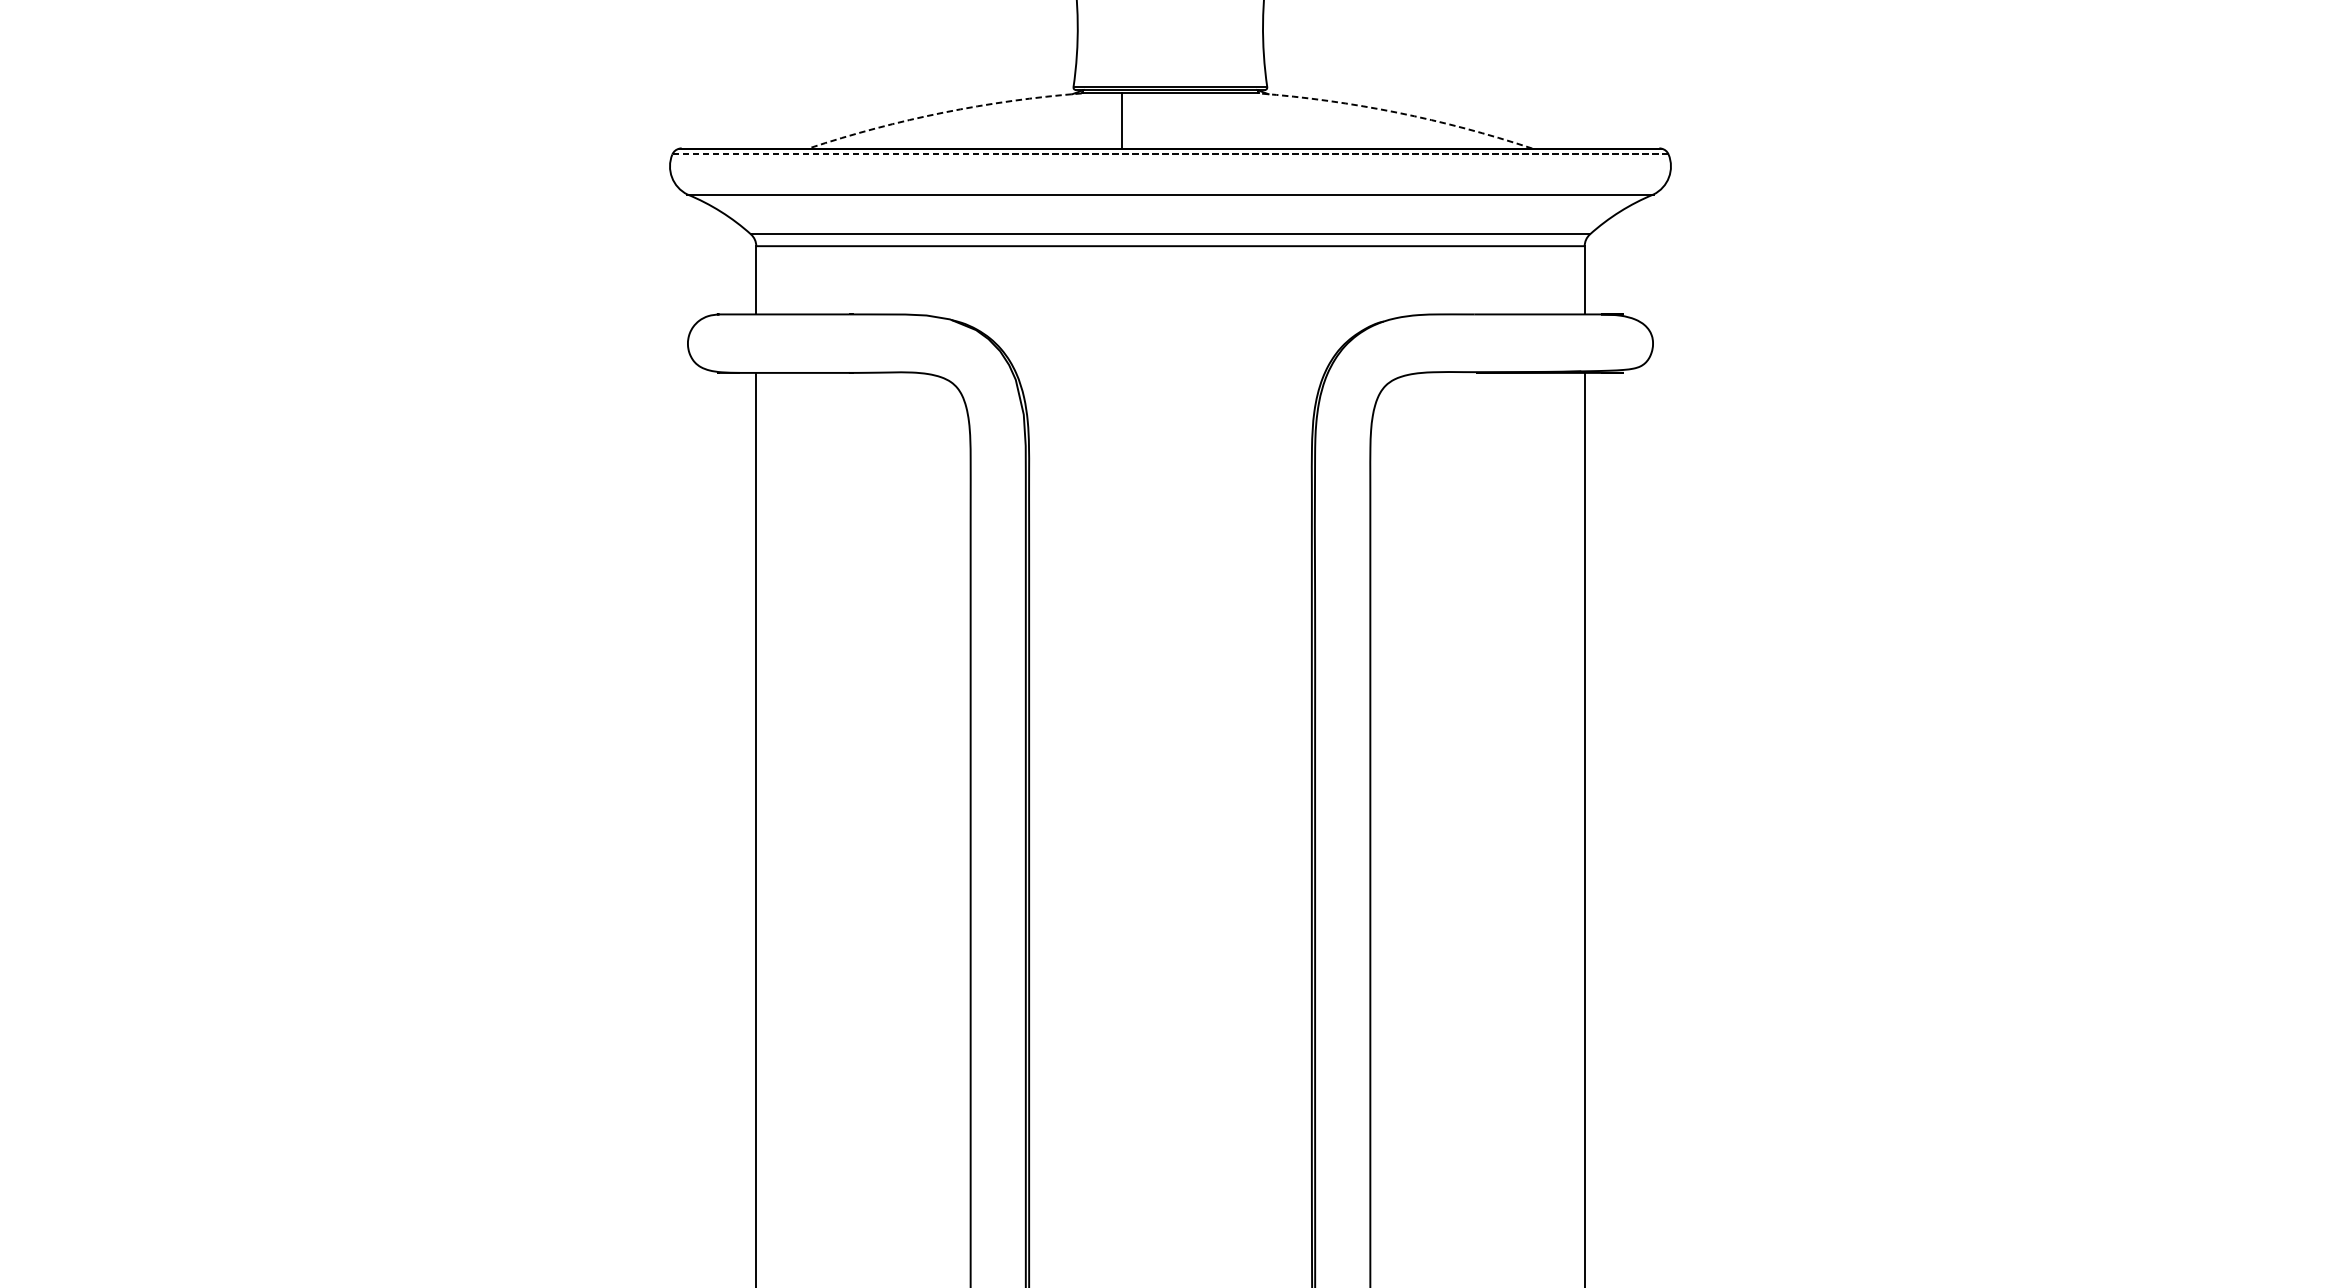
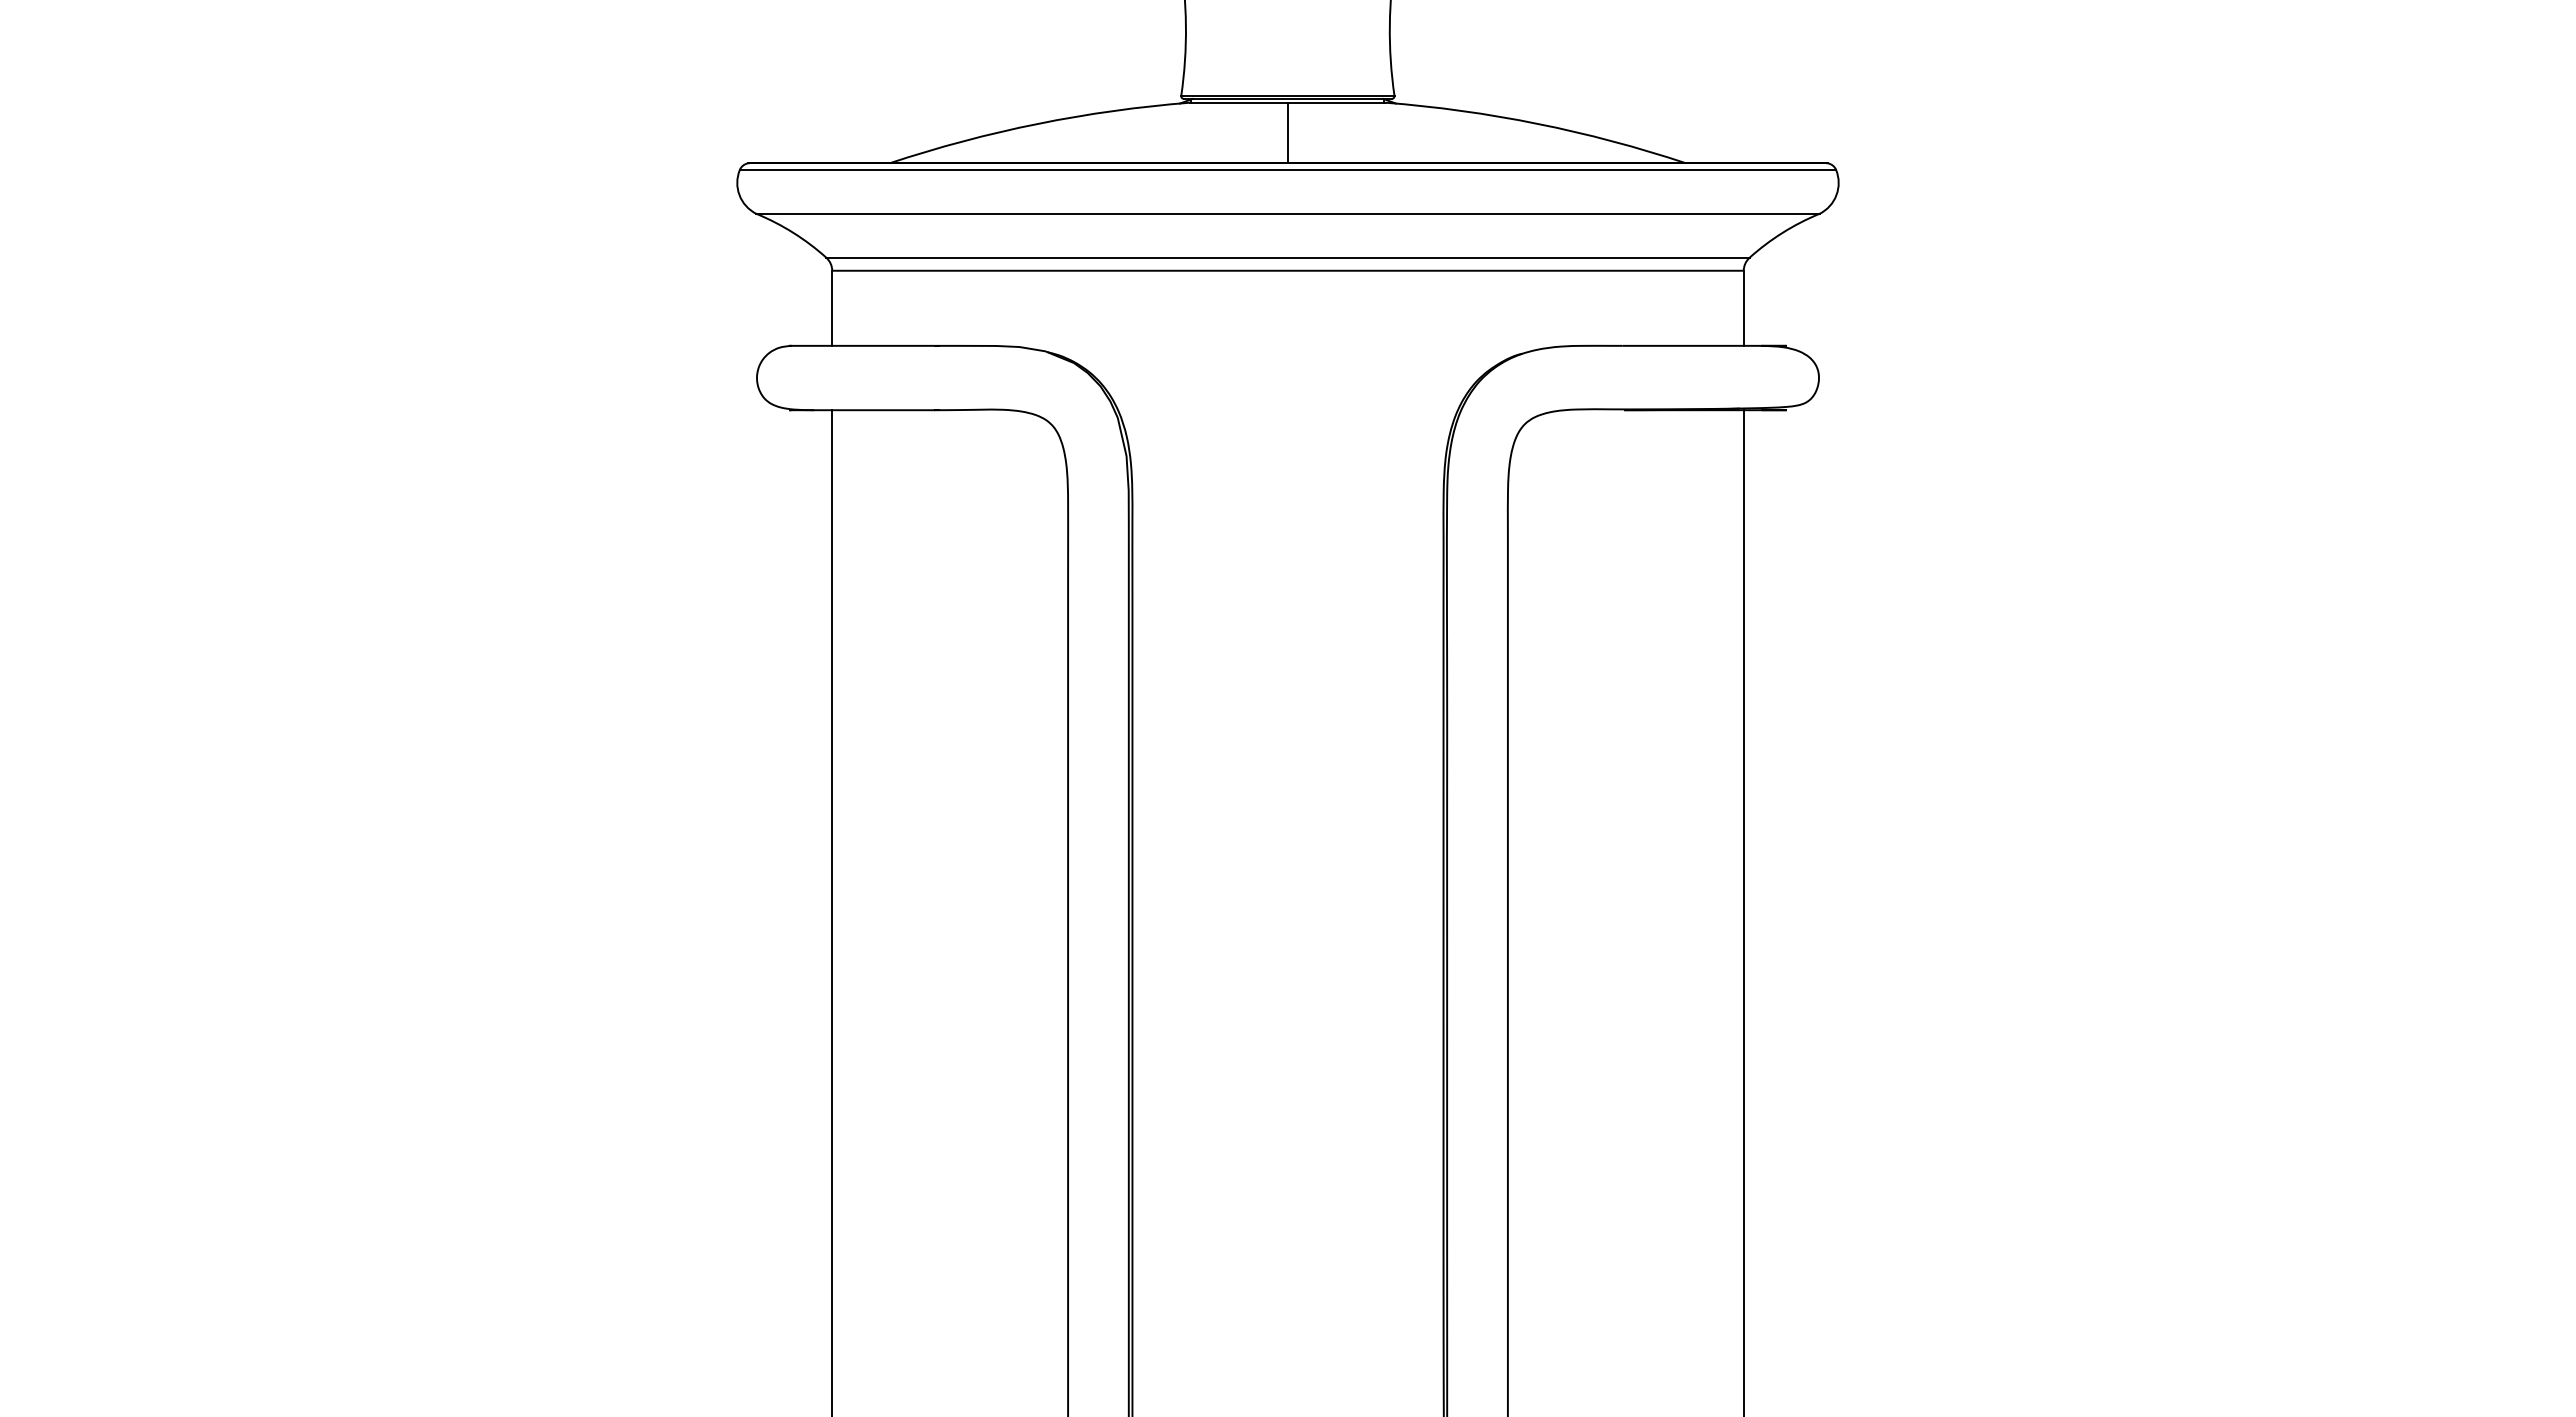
arc: (943, 112) -> (1038, 123), dashed -> solid
arc: (1397, 112) -> (1537, 123), dashed -> solid
line: (1121, 120) -> (1287, 132), moved
line: (1170, 154) -> (1287, 169), dashed -> solid

